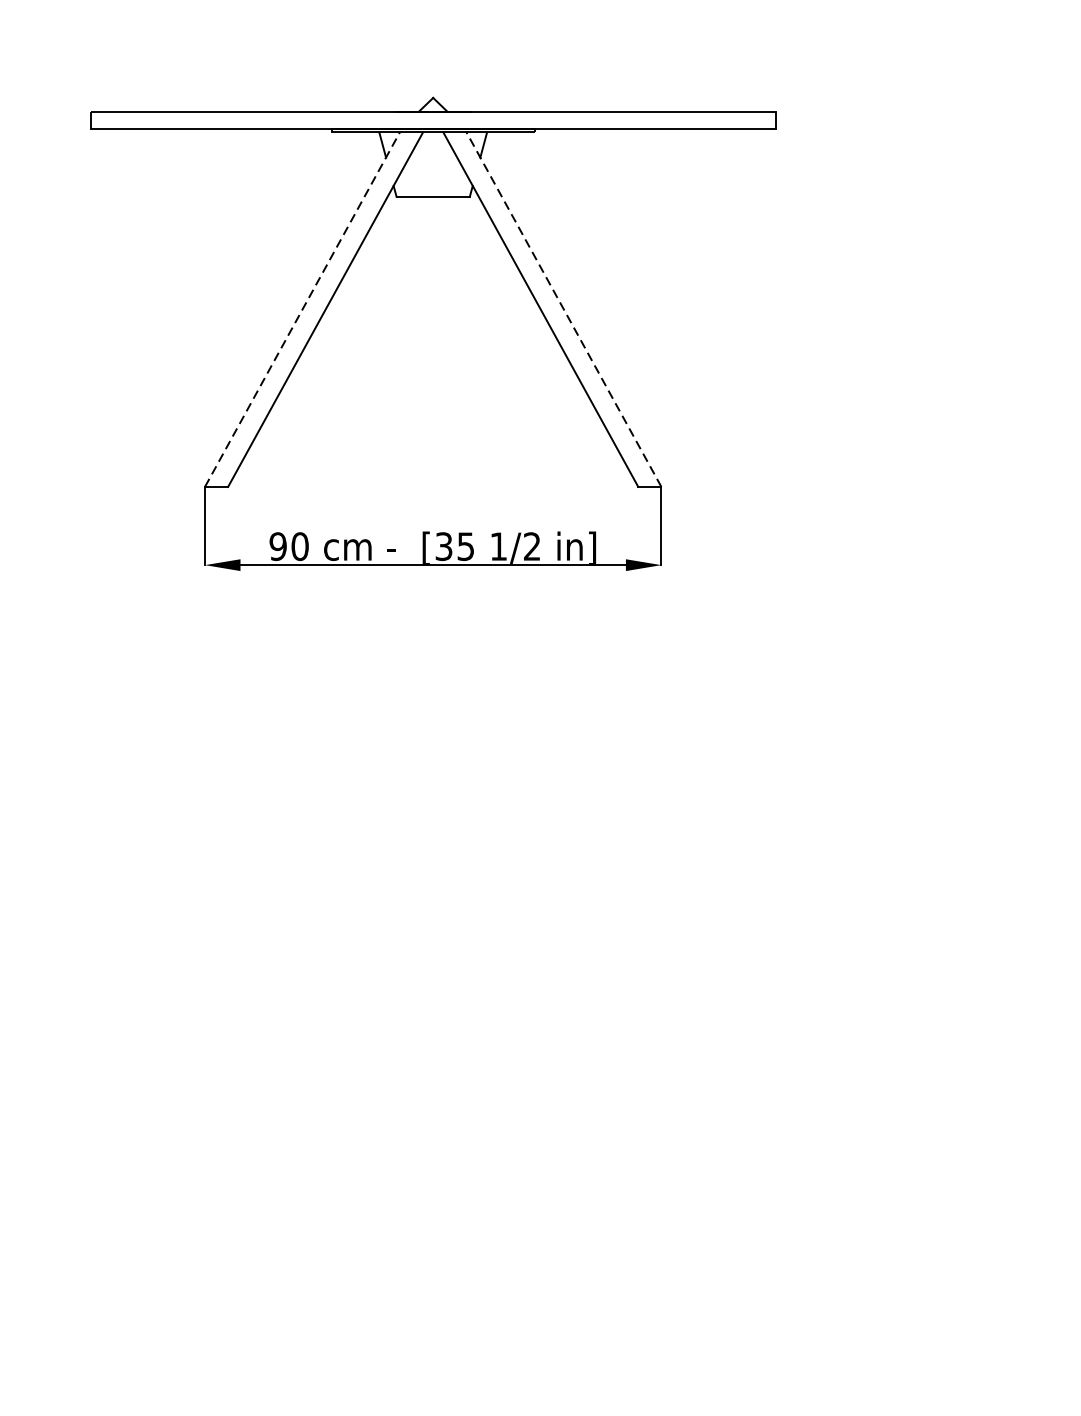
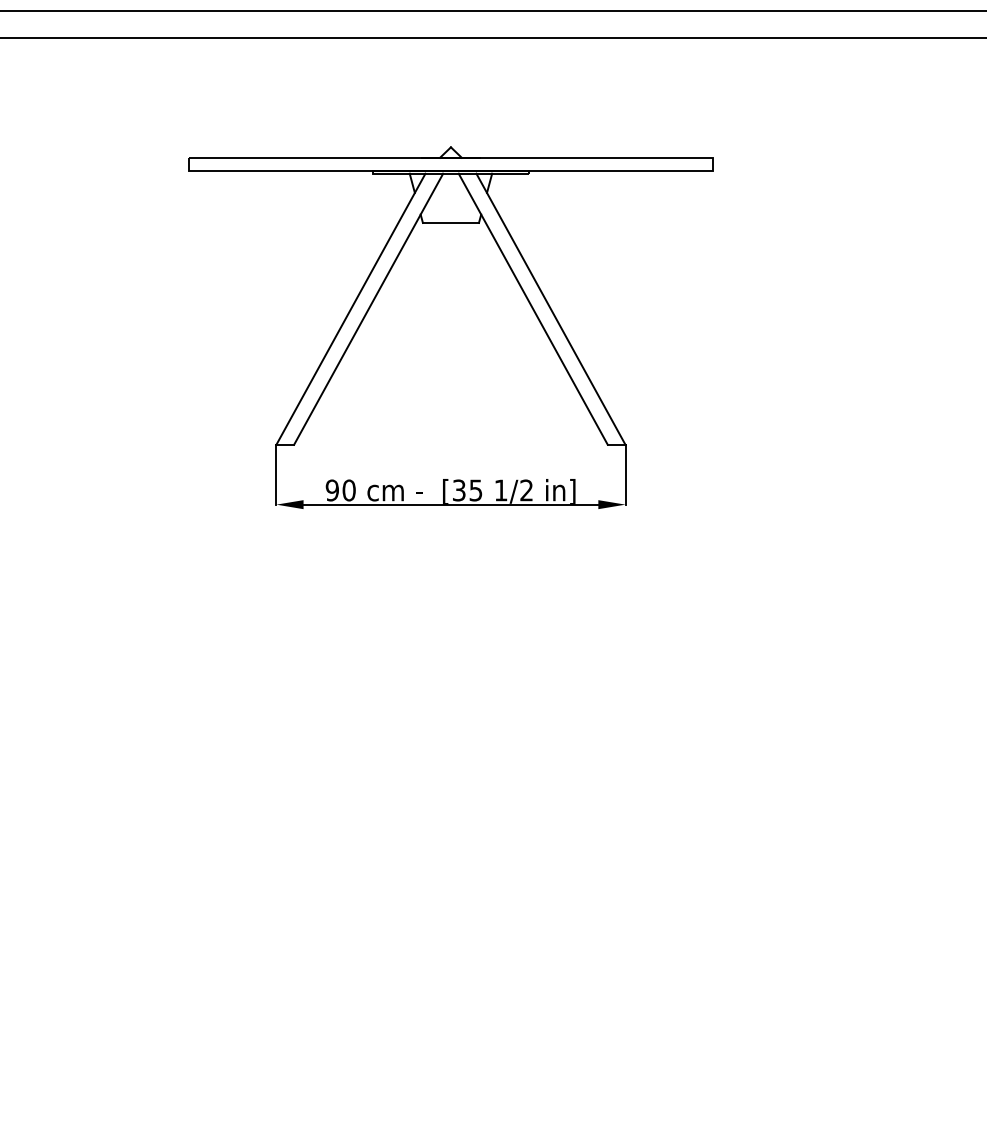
line: (301, 309) -> (350, 309), dashed -> solid
line: (563, 309) -> (550, 309), dashed -> solid

